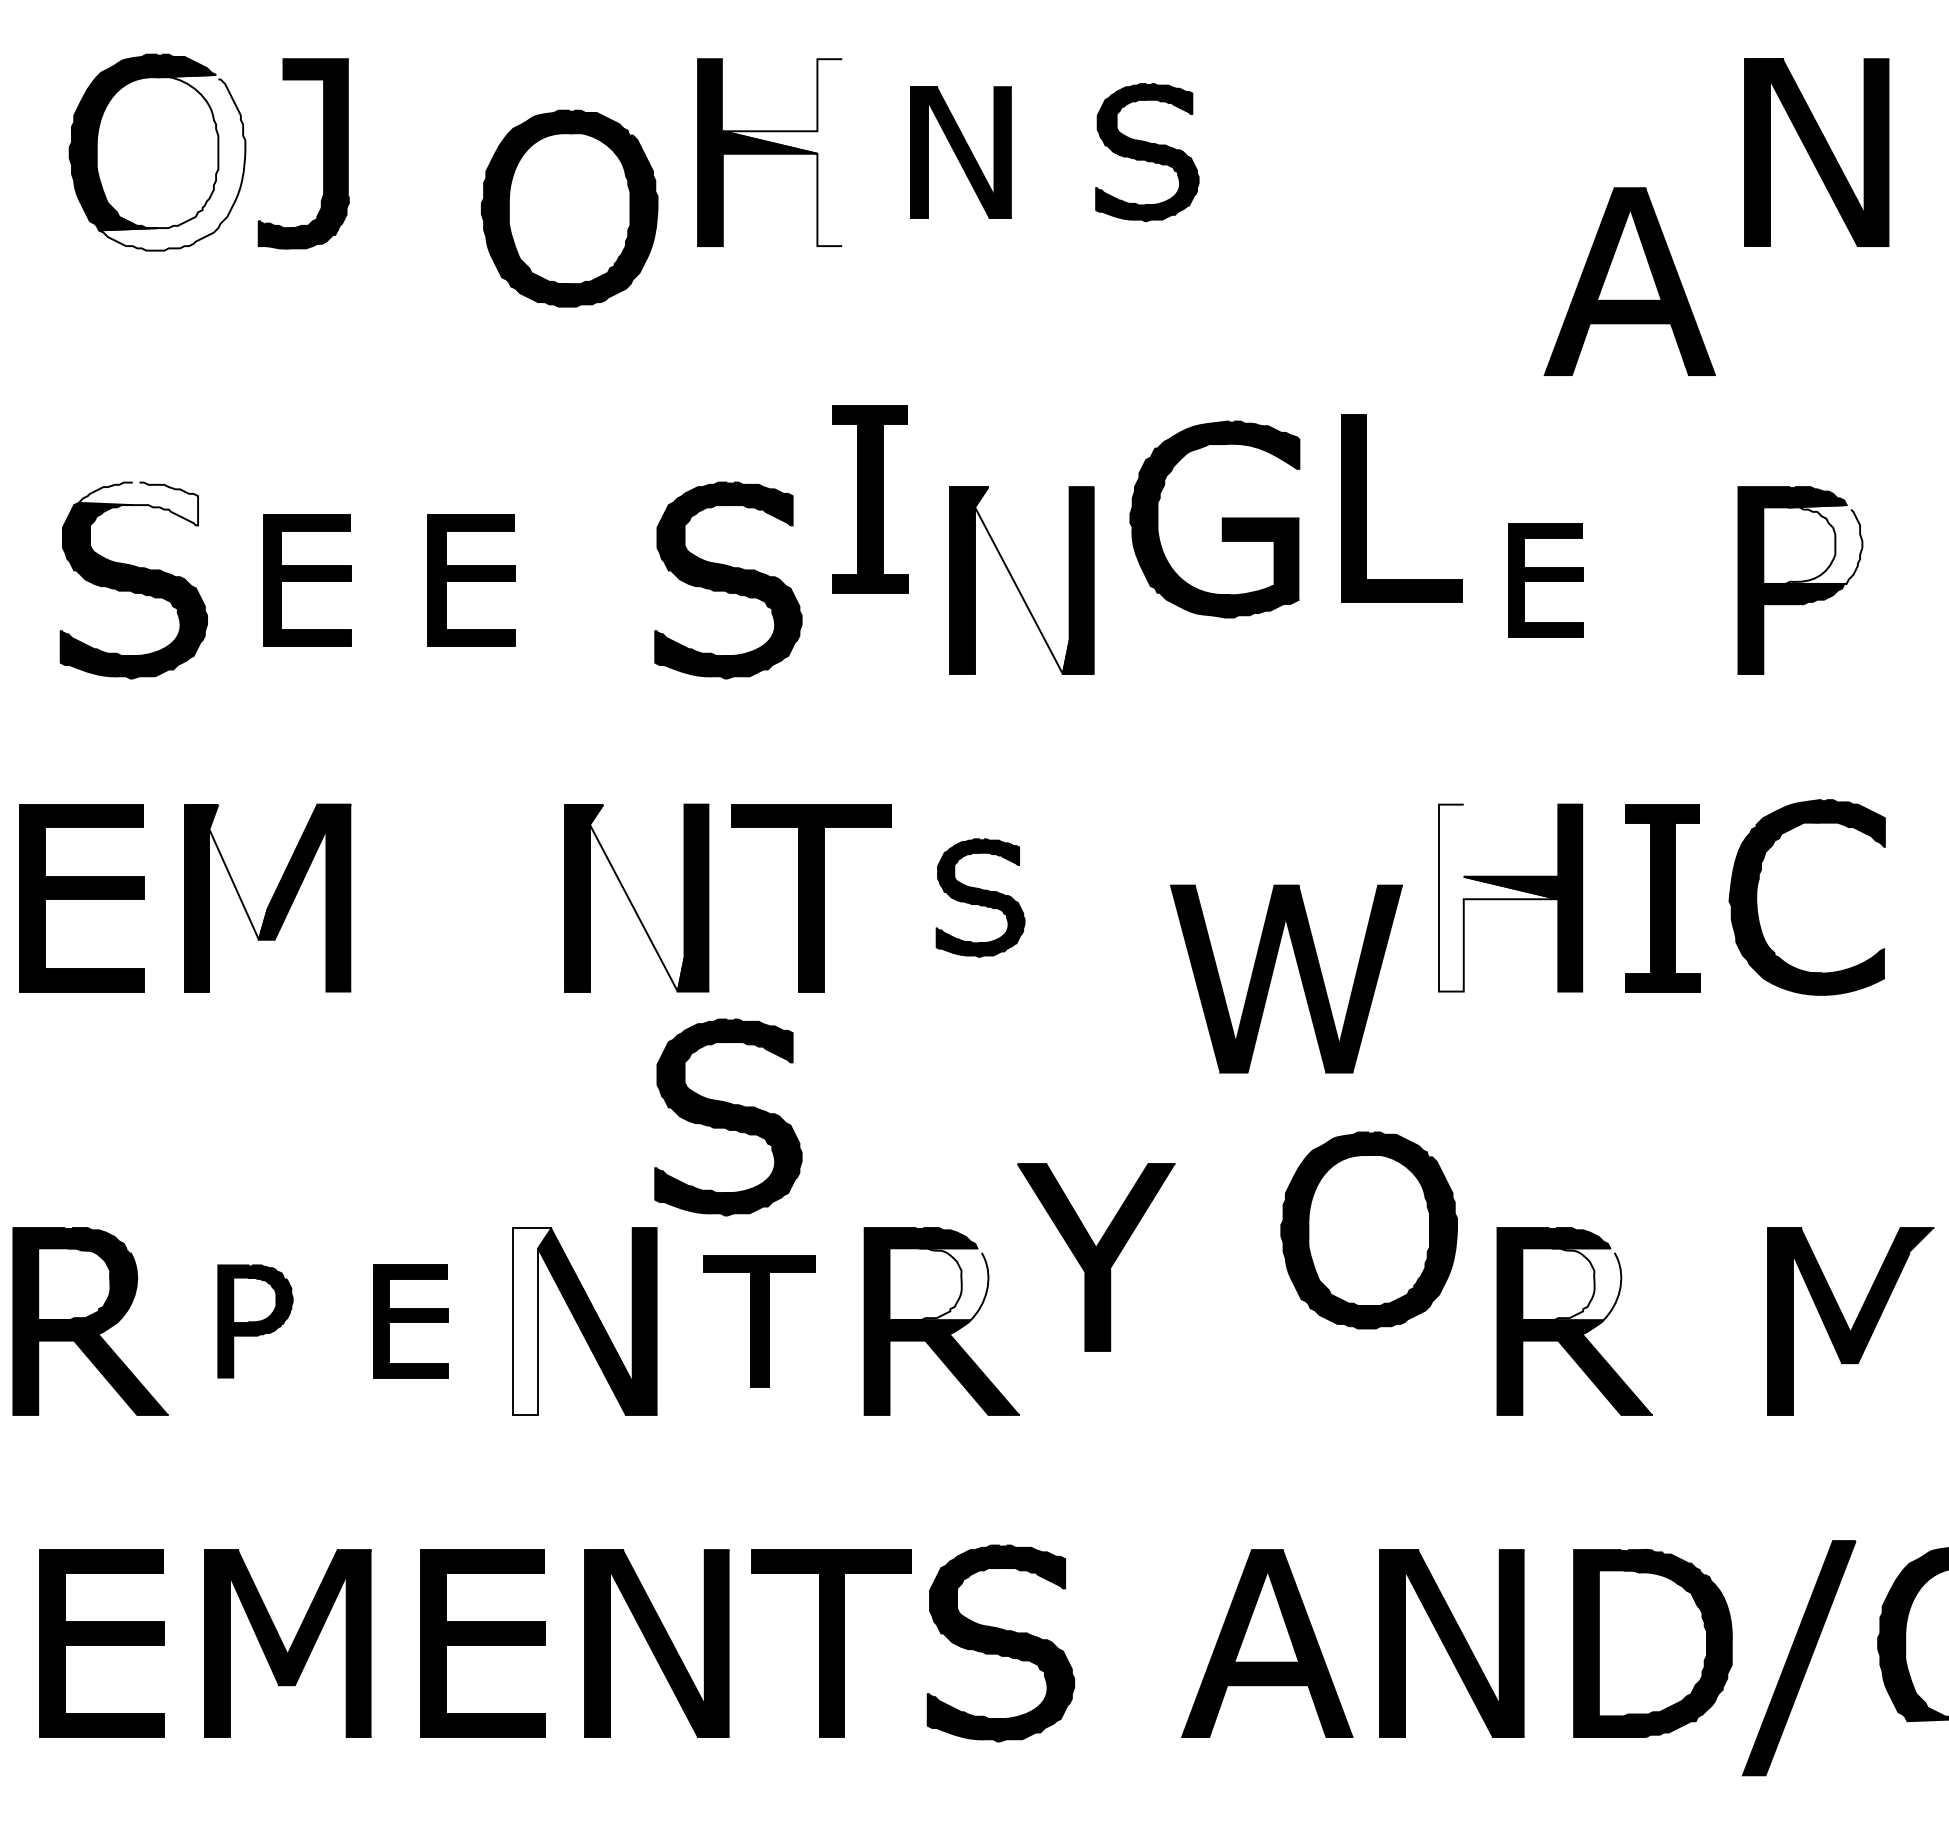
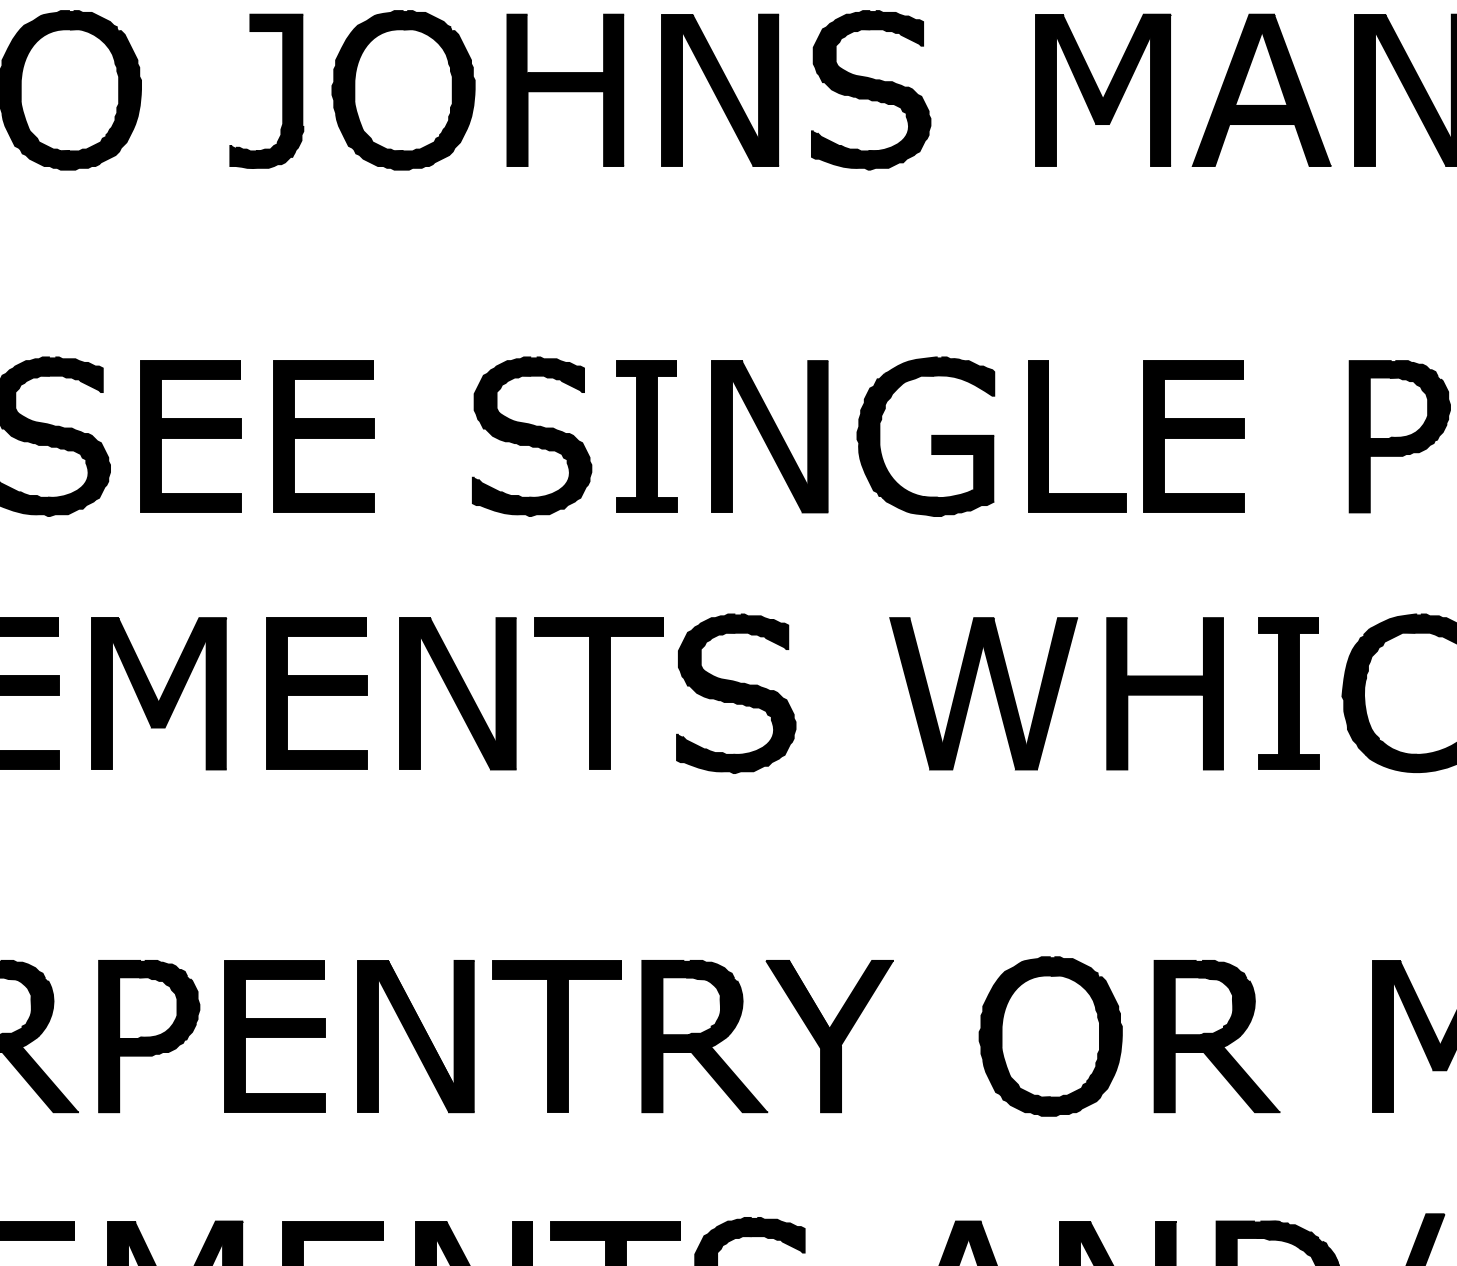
fill: (782, 152) -> (575, 90), added
part: (960, 152) -> (719, 90), size x1.43
part: (1147, 152) -> (871, 90), size x1.43
part: (1434, 152) -> (1103, 90), added
part: (323, 153) -> (282, 91), moved
fill: (172, 162) -> (82, 98), added
part: (569, 208) -> (403, 90), moved
part: (1629, 281) -> (1261, 90), moved
part: (870, 499) -> (647, 436), moved
fill: (138, 503) -> (54, 374), added
part: (1366, 508) -> (1048, 436), moved
part: (1221, 519) -> (931, 436), moved
fill: (1812, 544) -> (1409, 407), added
part: (306, 580) -> (190, 436), size x1.43
part: (471, 580) -> (324, 436), size x1.43
fill: (1022, 580) -> (770, 436), added
part: (1545, 580) -> (1193, 436), size x1.67
fill: (238, 871) -> (135, 672), added
fill: (636, 897) -> (457, 693), added
part: (980, 897) -> (736, 693), size x1.67
fill: (1498, 897) -> (1155, 693), added
part: (462, 898) -> (316, 694), added
part: (1299, 974) -> (994, 690), moved
part: (728, 1117) -> (532, 871), removed
part: (1368, 1230) -> (1050, 1036), moved
part: (1096, 1257) -> (830, 1036), moved
fill: (938, 1284) -> (702, 1006), added
fill: (1571, 1284) -> (1214, 1006), added
part: (255, 1321) -> (149, 1036), size x1.67
part: (410, 1321) -> (274, 1036), size x1.67
fill: (532, 1321) -> (373, 1036), added
part: (759, 1321) -> (557, 1036), size x1.43

